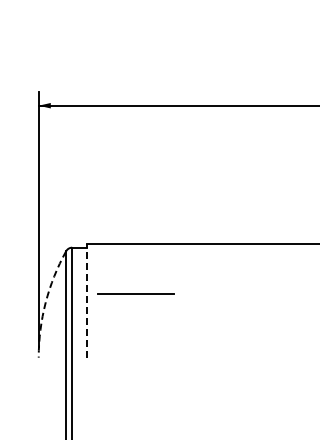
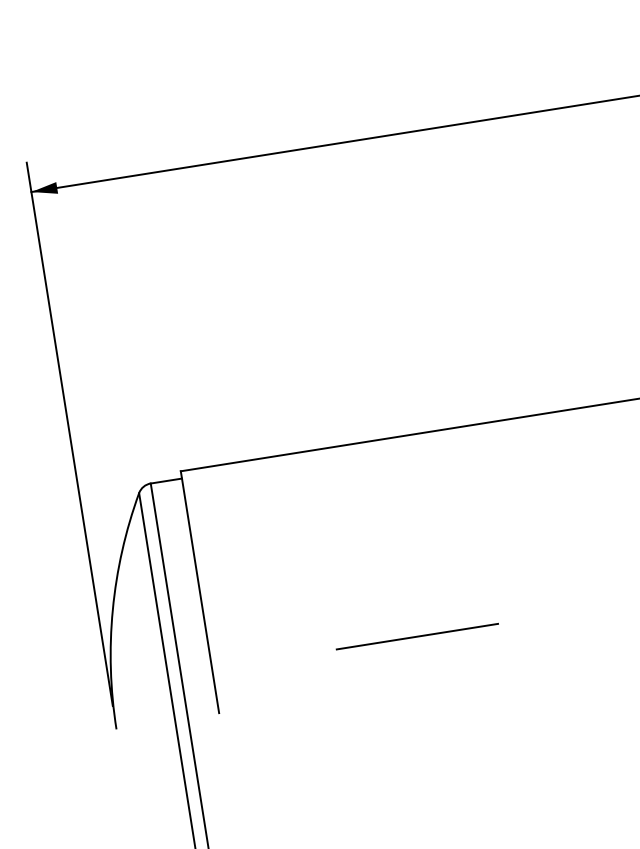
line: (135, 293) -> (416, 635), moved
line: (86, 300) -> (199, 591), dashed -> solid
arc: (45, 302) -> (112, 609), dashed -> solid

